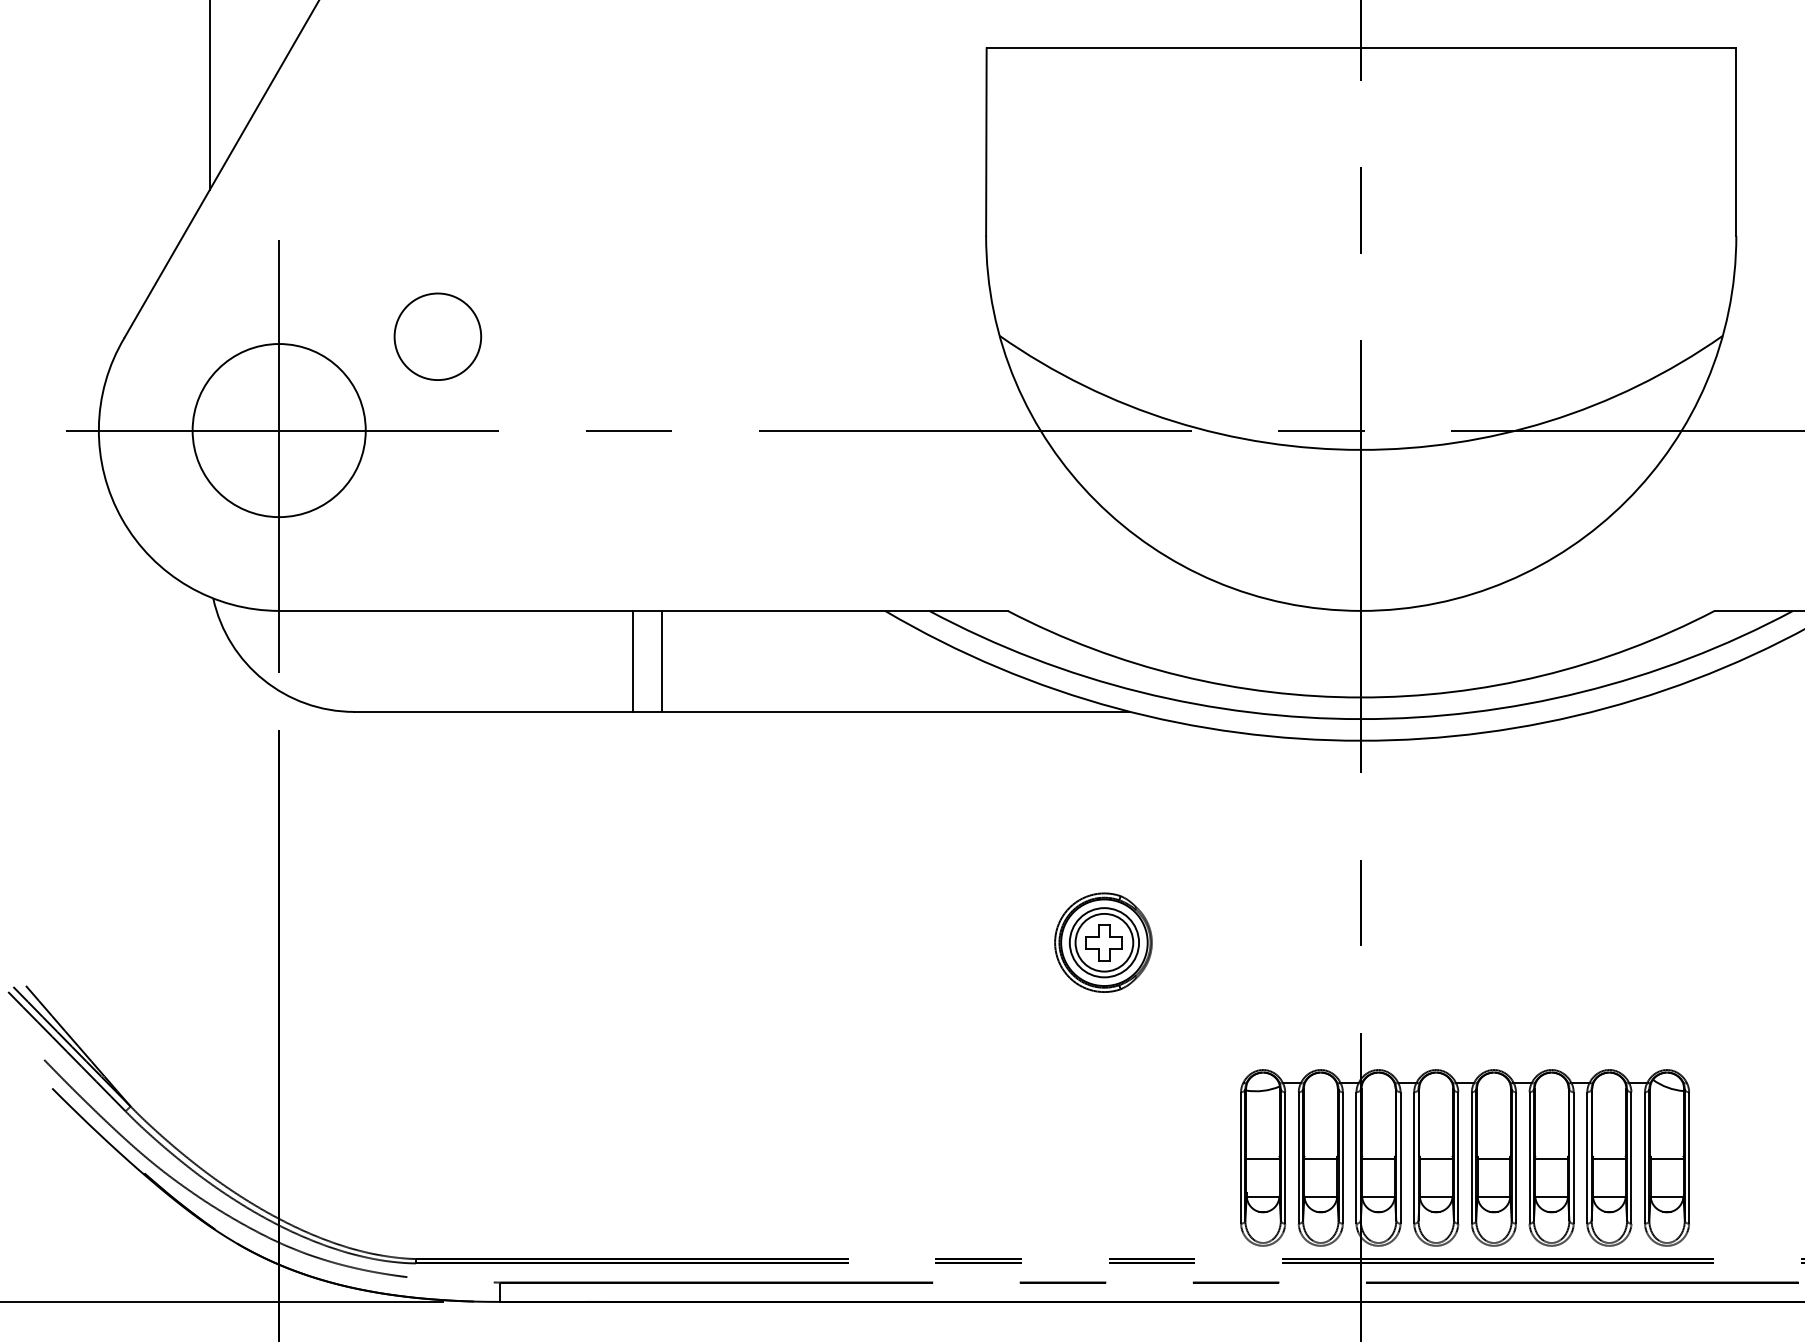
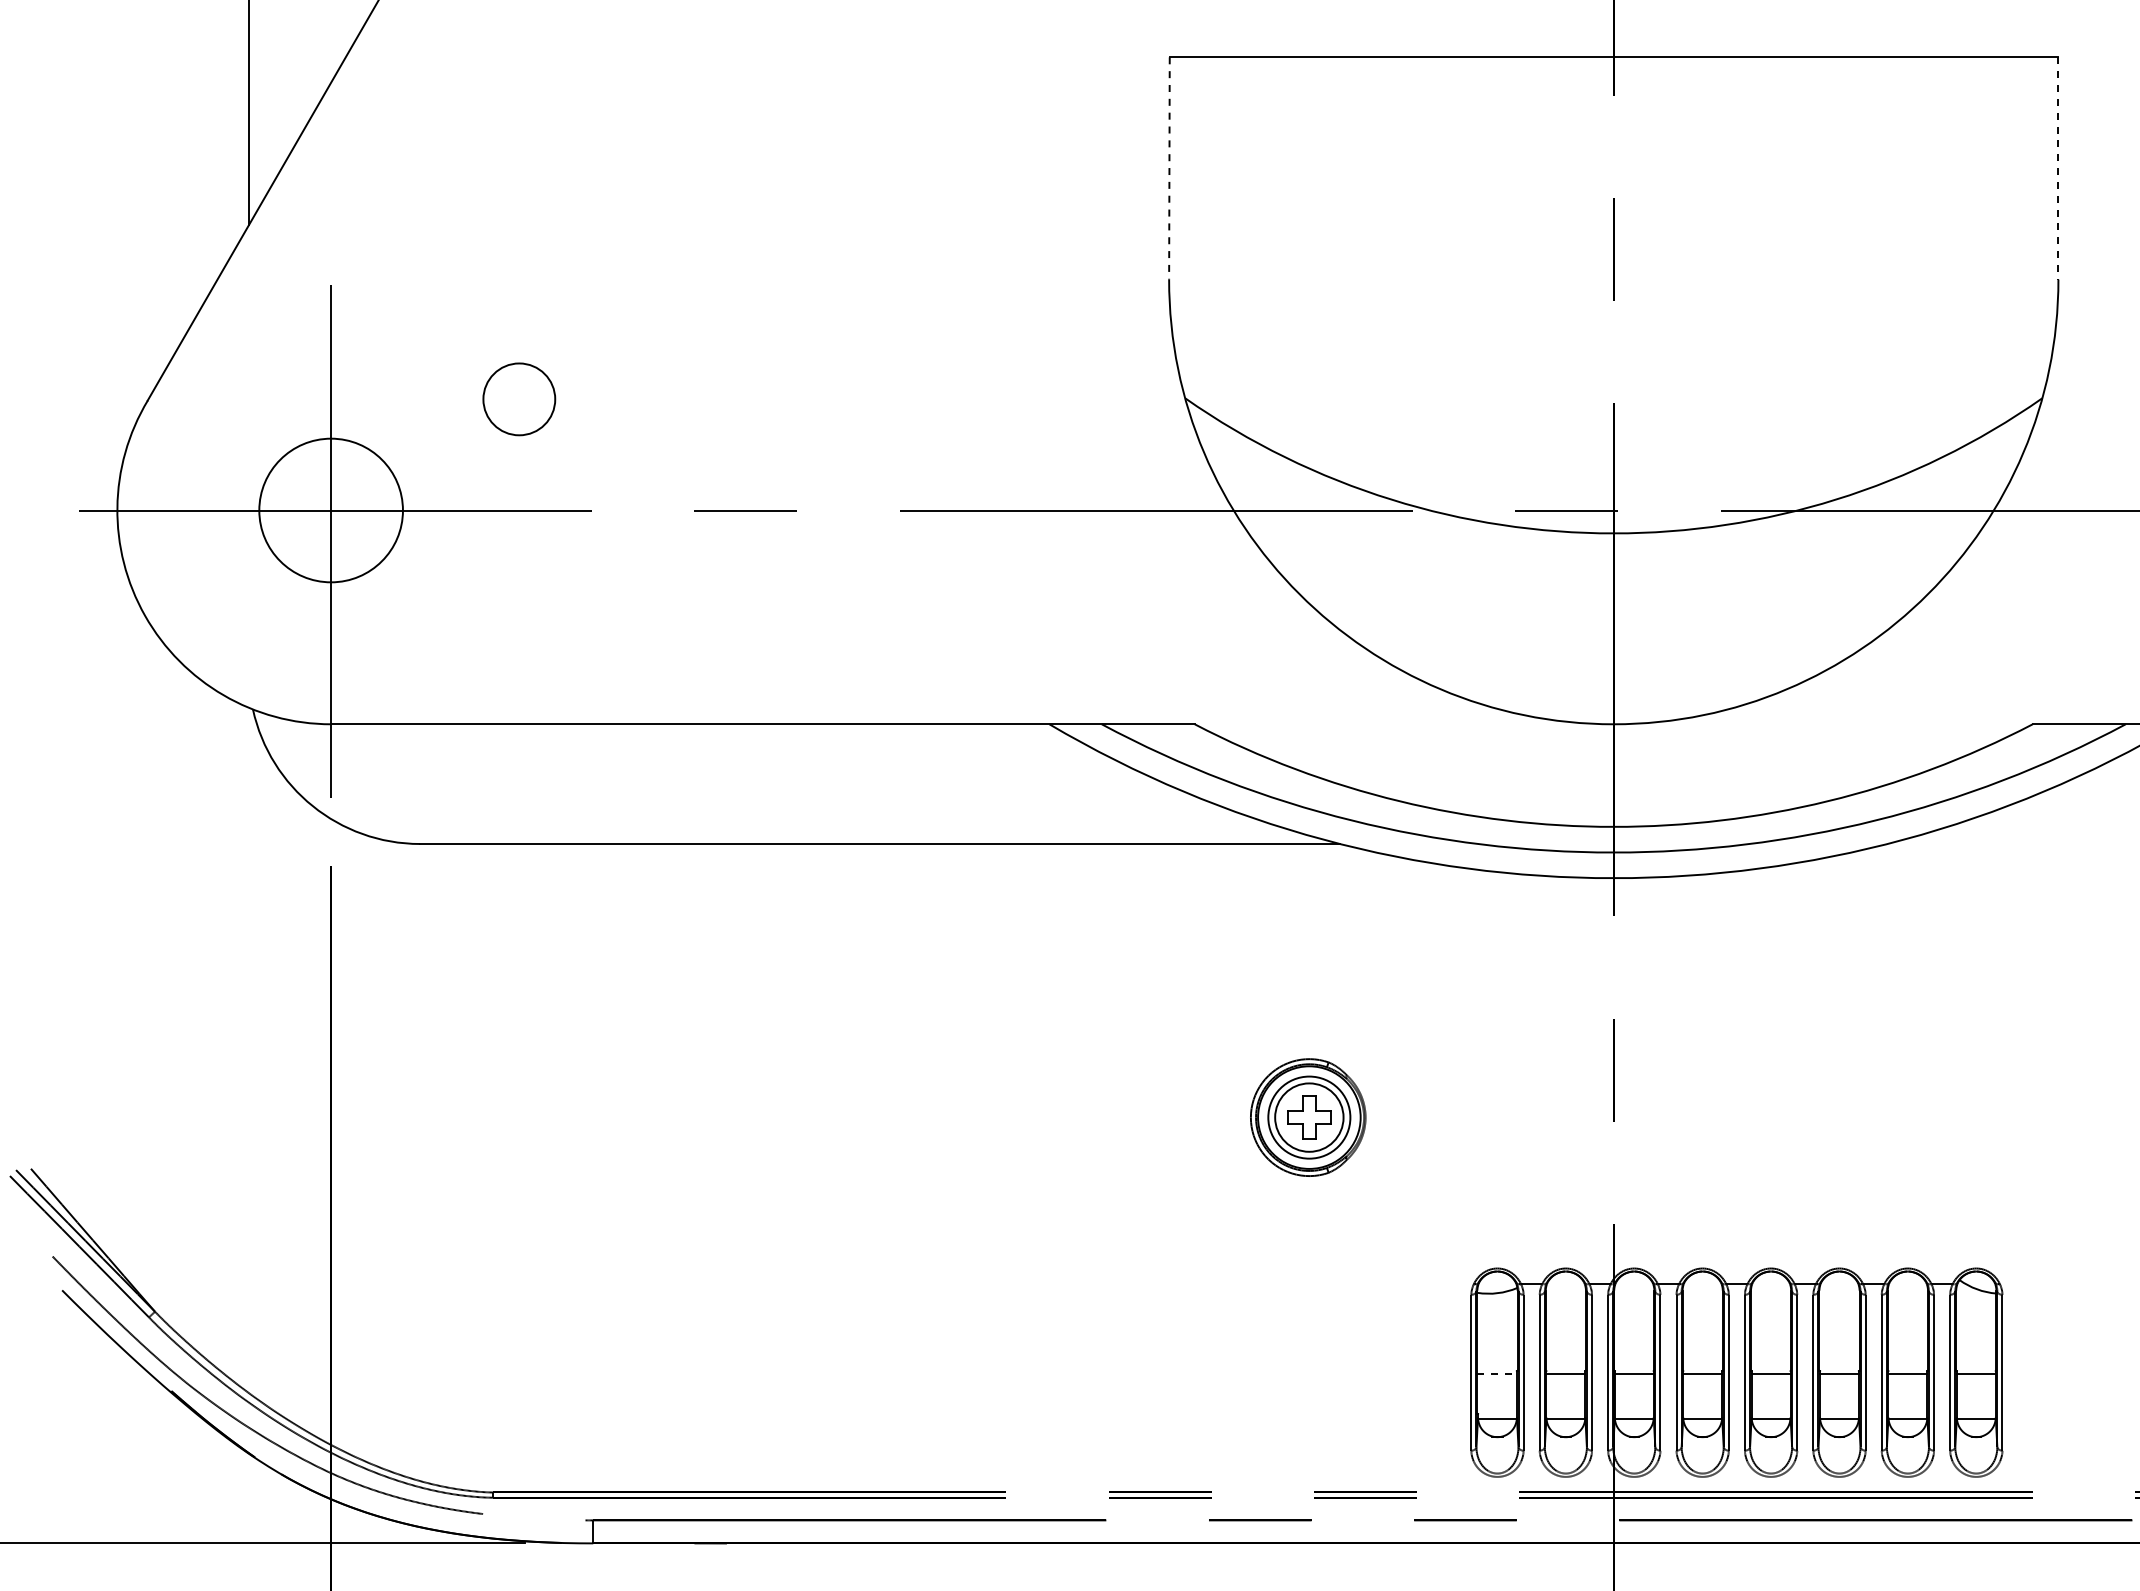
line: (986, 142) -> (1169, 168), solid -> dashed
line: (1736, 142) -> (2058, 168), solid -> dashed
circle: (438, 336) -> (519, 399), size x0.7
circle: (278, 430) -> (330, 510), size x0.7
line: (632, 661) -> (750, 784), removed
line: (661, 661) -> (784, 784), removed
line: (1263, 1159) -> (1497, 1374), solid -> dashed

